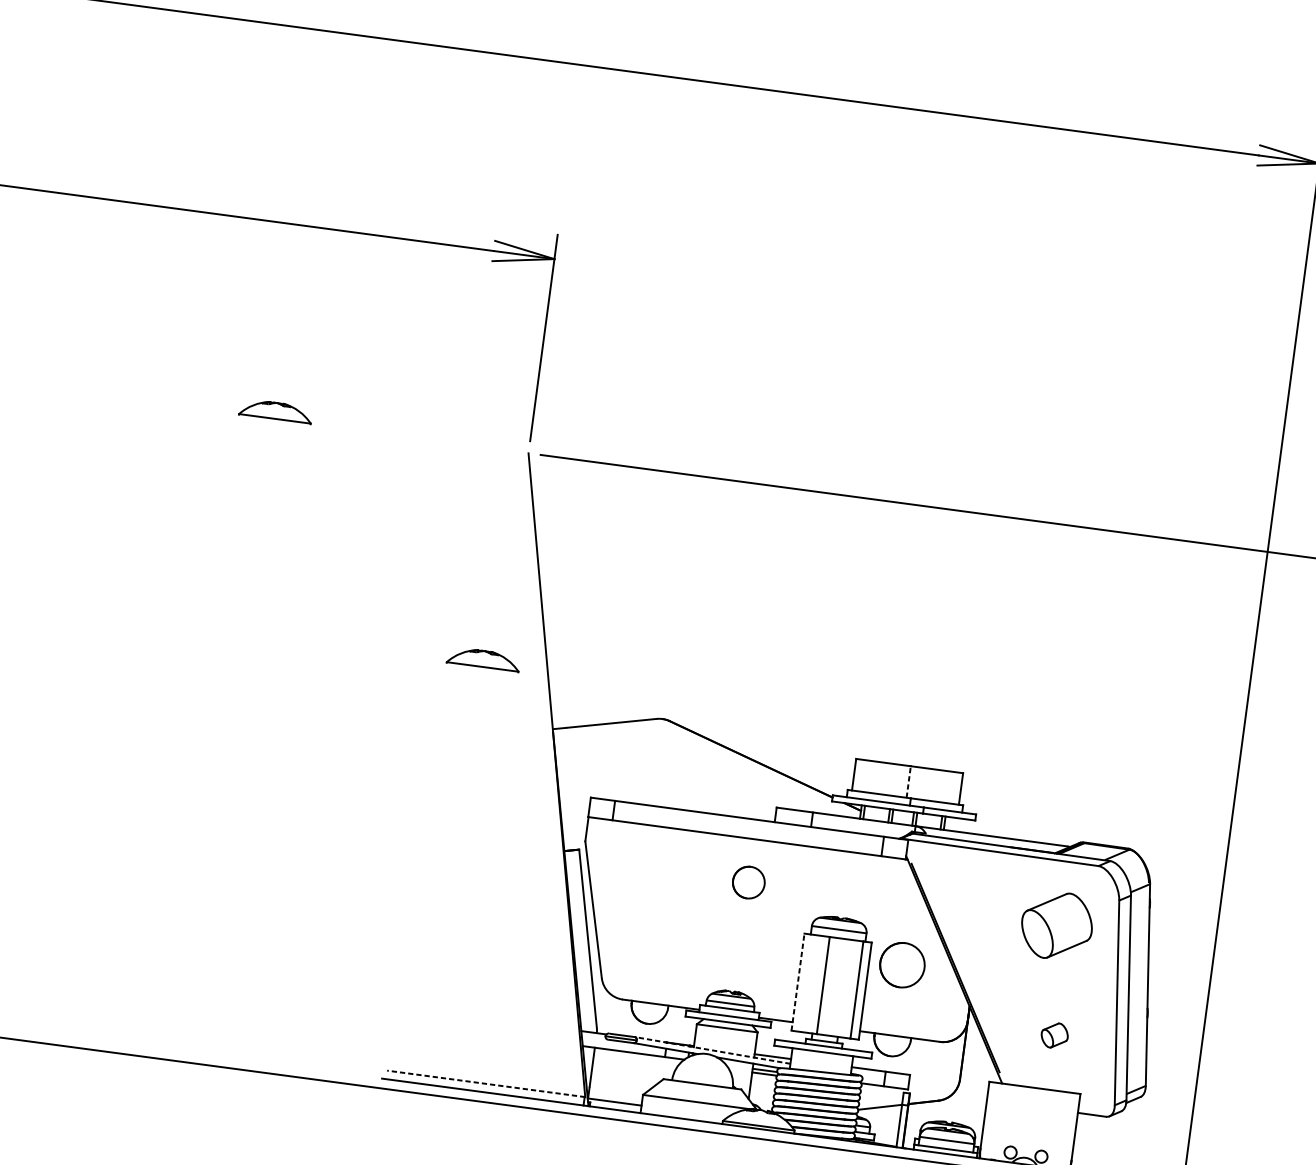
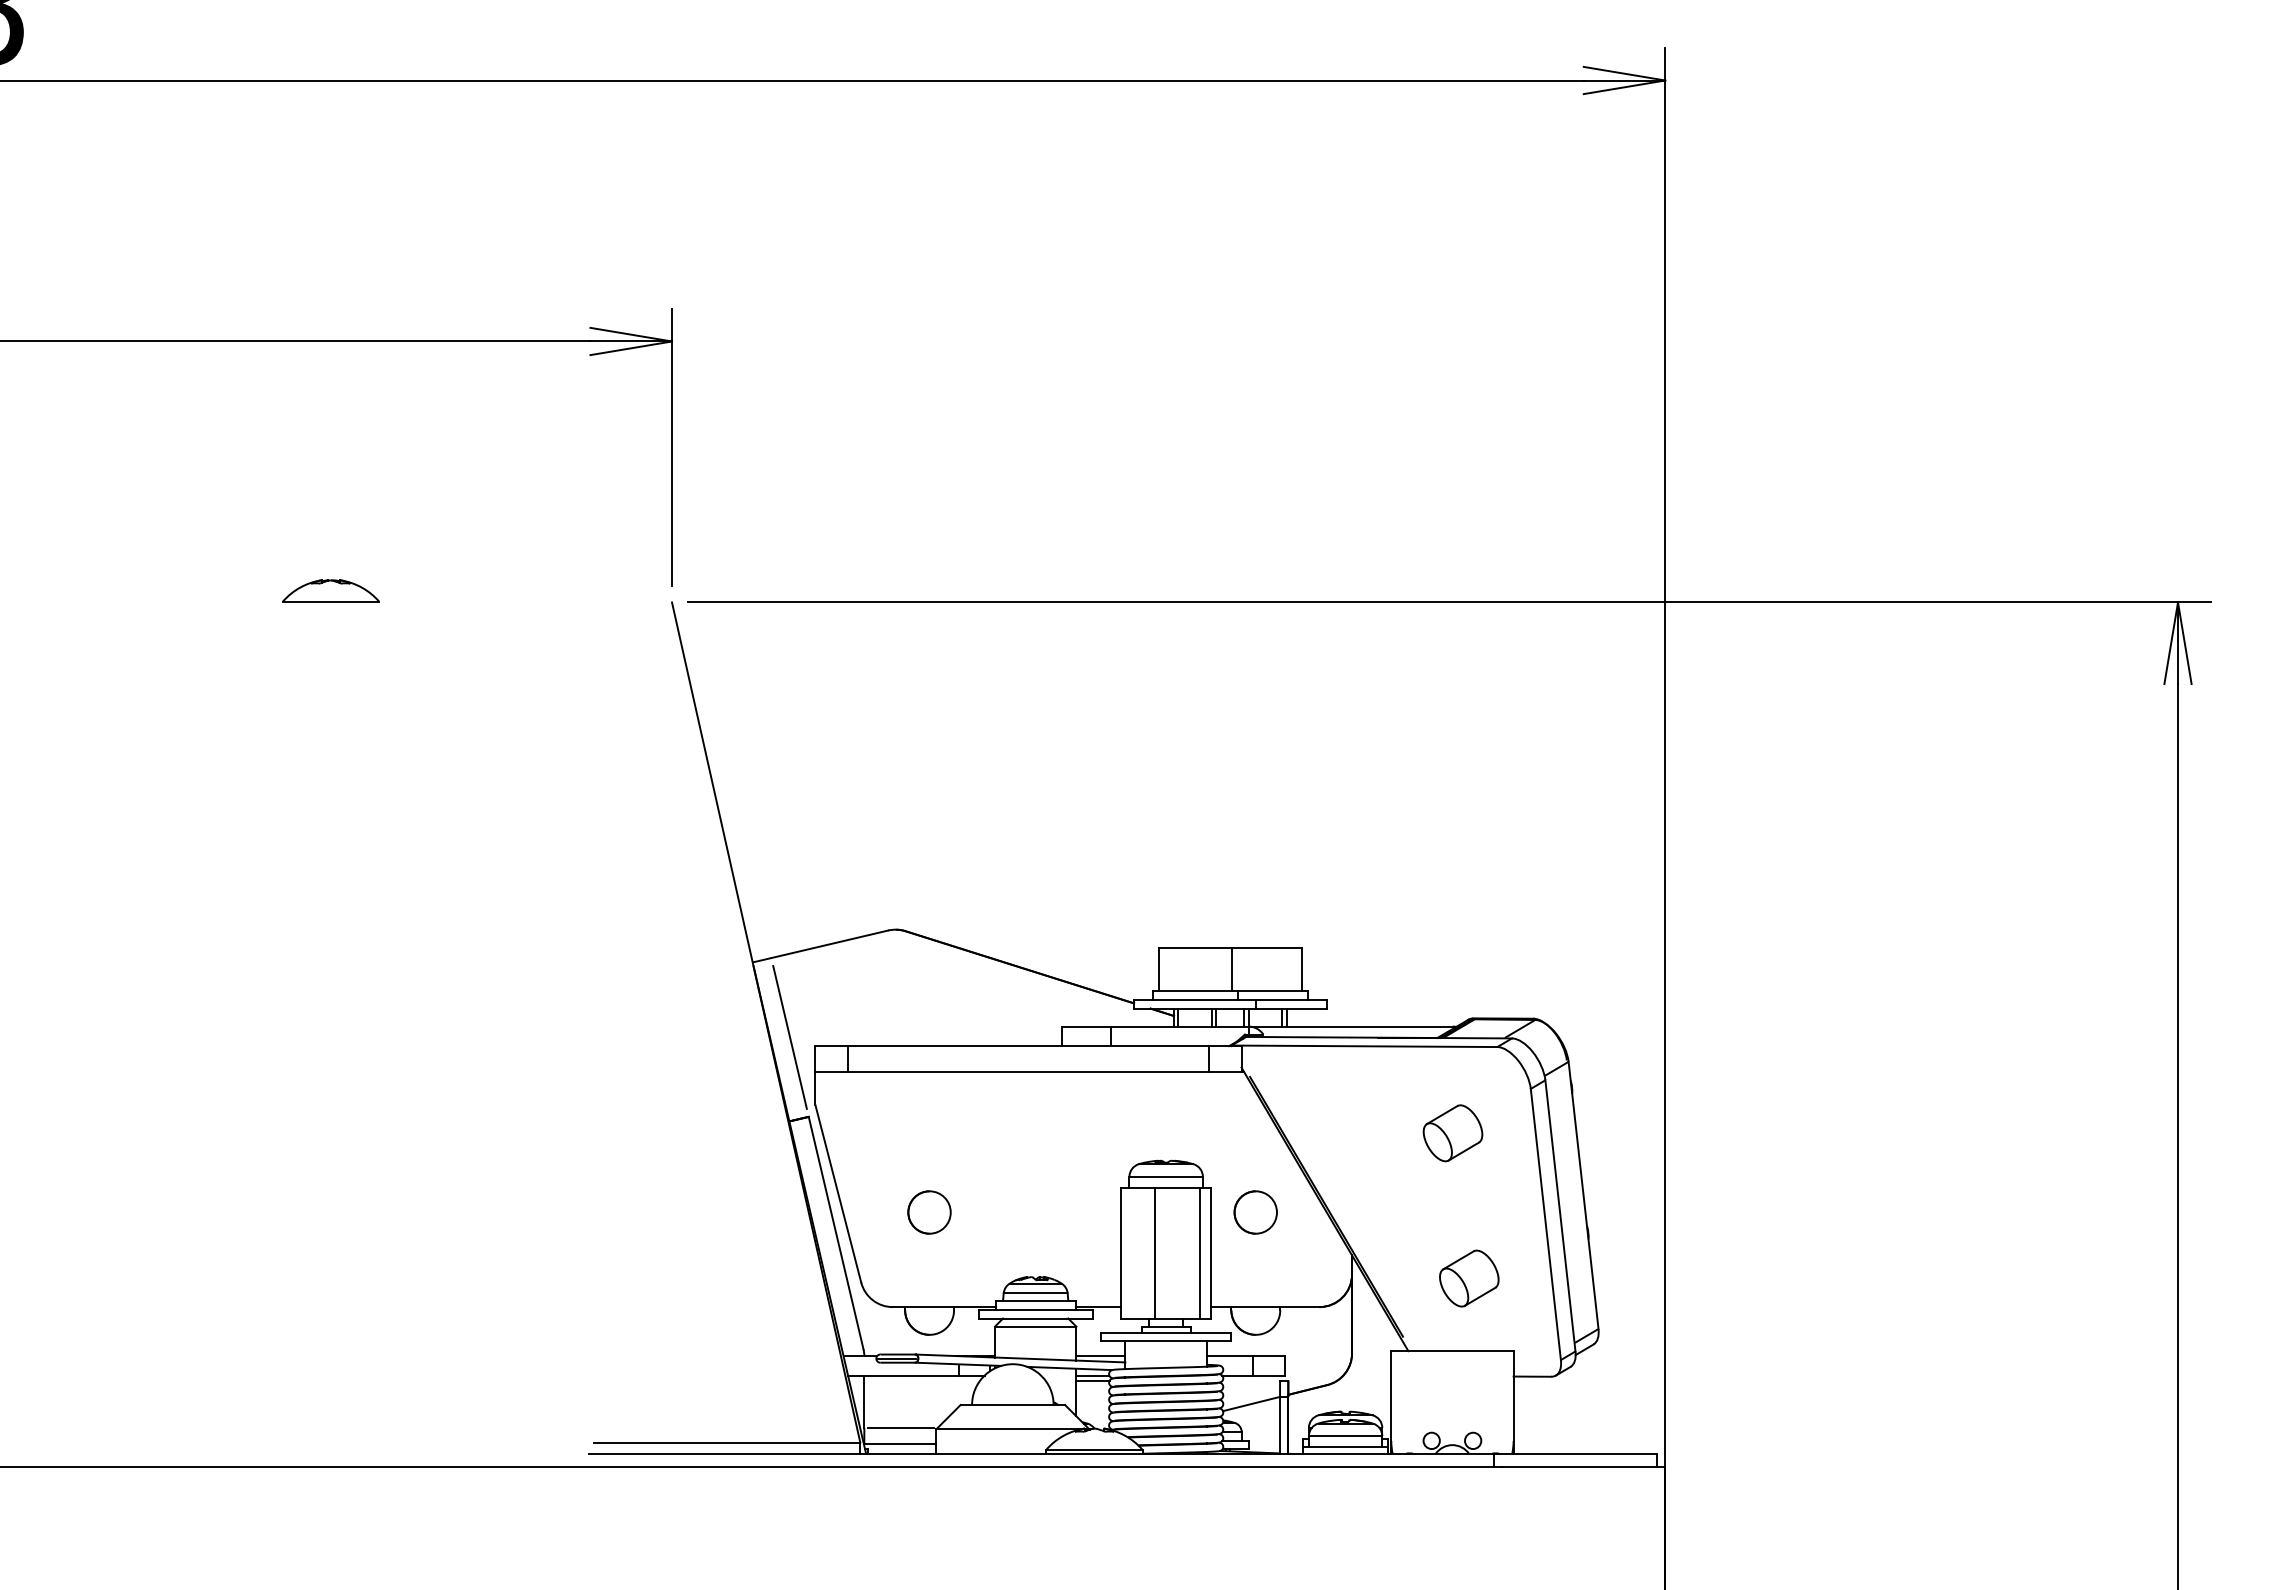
part: (483, 658) -> (648, 881), removed
line: (908, 781) -> (1231, 968), dashed -> solid
line: (572, 788) -> (789, 1037), added
part: (748, 882) -> (929, 1212), moved
part: (1056, 925) -> (1452, 1133), size x0.62
part: (902, 965) -> (1255, 1212), size x0.71
line: (797, 981) -> (1120, 1252), dashed -> solid
part: (1054, 1035) -> (1469, 1278), size x1.67
line: (712, 1050) -> (1020, 1358), dashed -> solid
line: (485, 1083) -> (726, 1442), dashed -> solid
line: (617, 1090) -> (901, 1427), added

